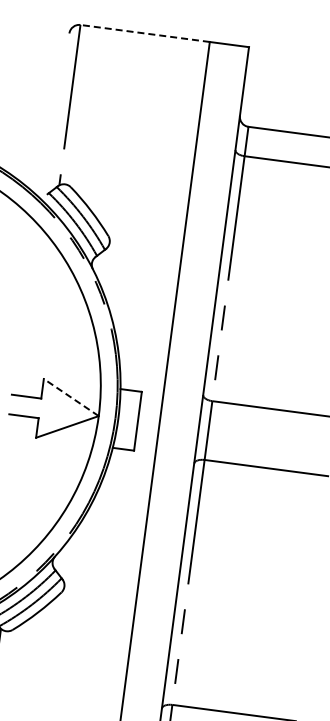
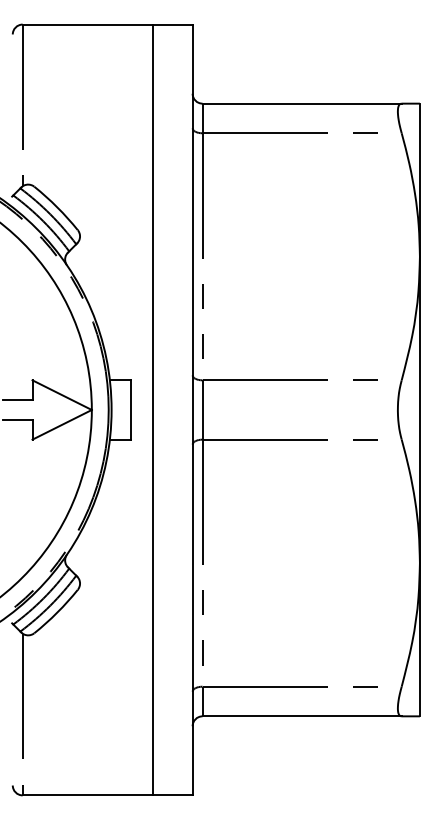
line: (144, 33) -> (87, 24), dashed -> solid
line: (70, 396) -> (61, 394), dashed -> solid

